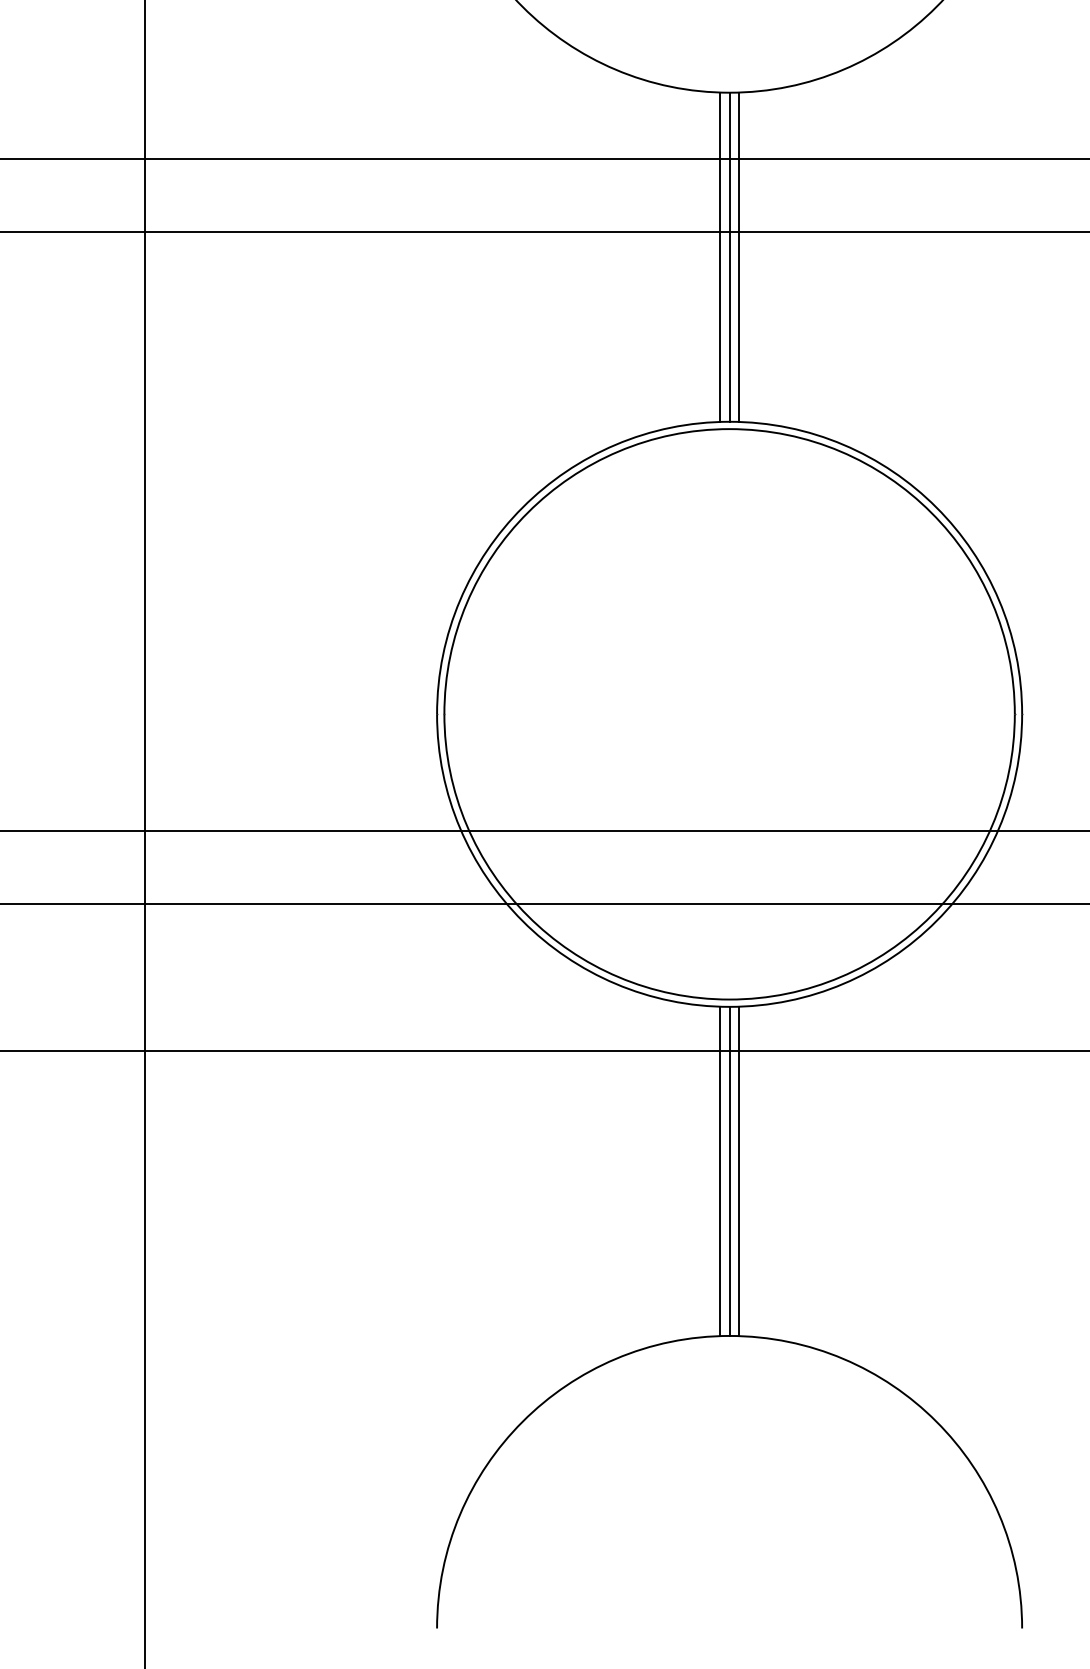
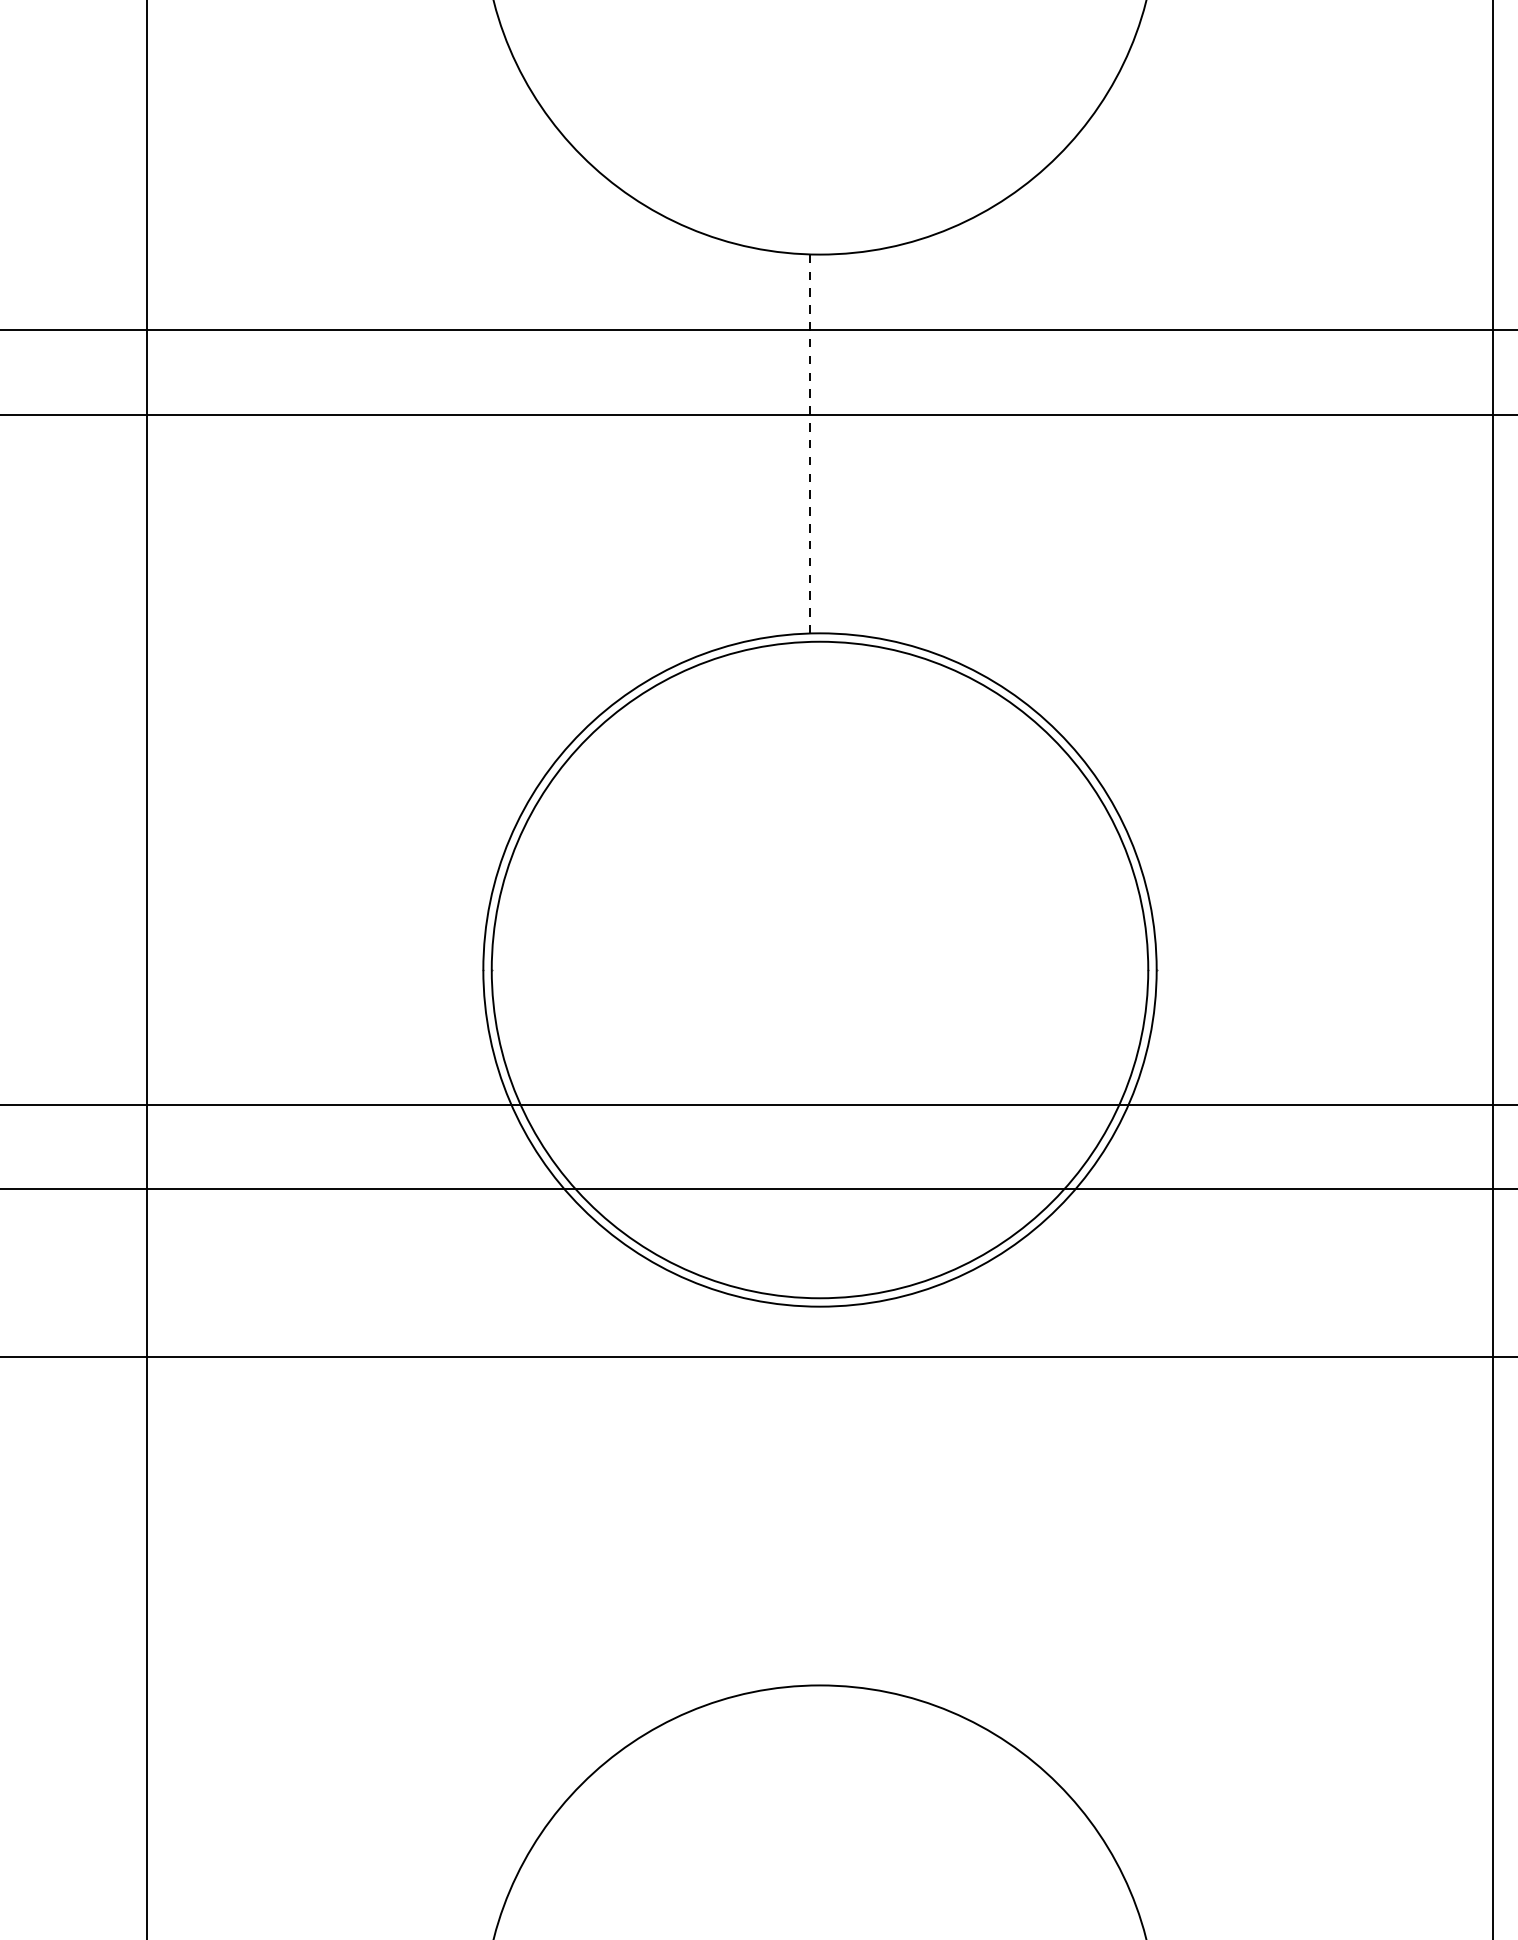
line: (720, 256) -> (809, 443), solid -> dashed
line: (730, 256) -> (820, 443), removed
line: (738, 256) -> (830, 443), removed
line: (720, 1170) -> (809, 1495), removed
line: (730, 1170) -> (820, 1495), removed
line: (738, 1170) -> (830, 1495), removed

